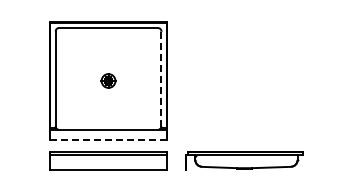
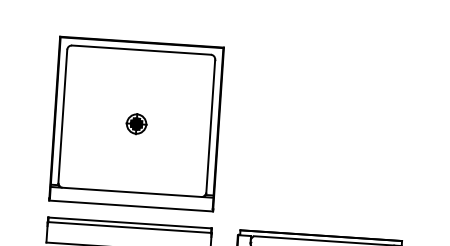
line: (161, 78) -> (210, 125), dashed -> solid
line: (108, 139) -> (131, 205), dashed -> solid

